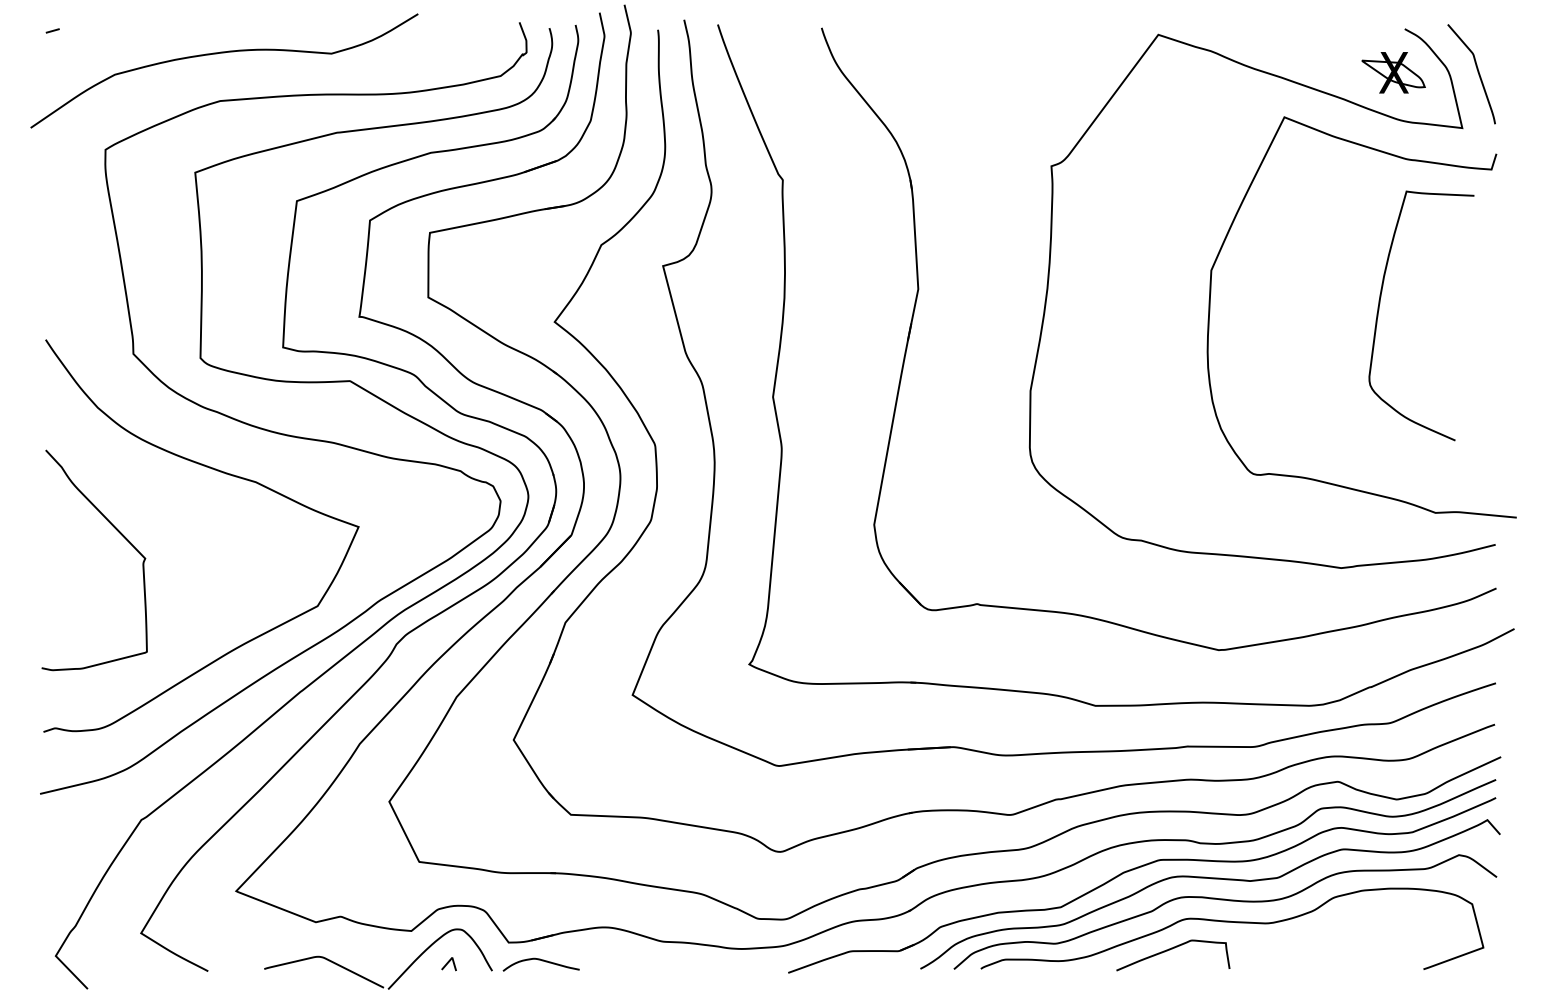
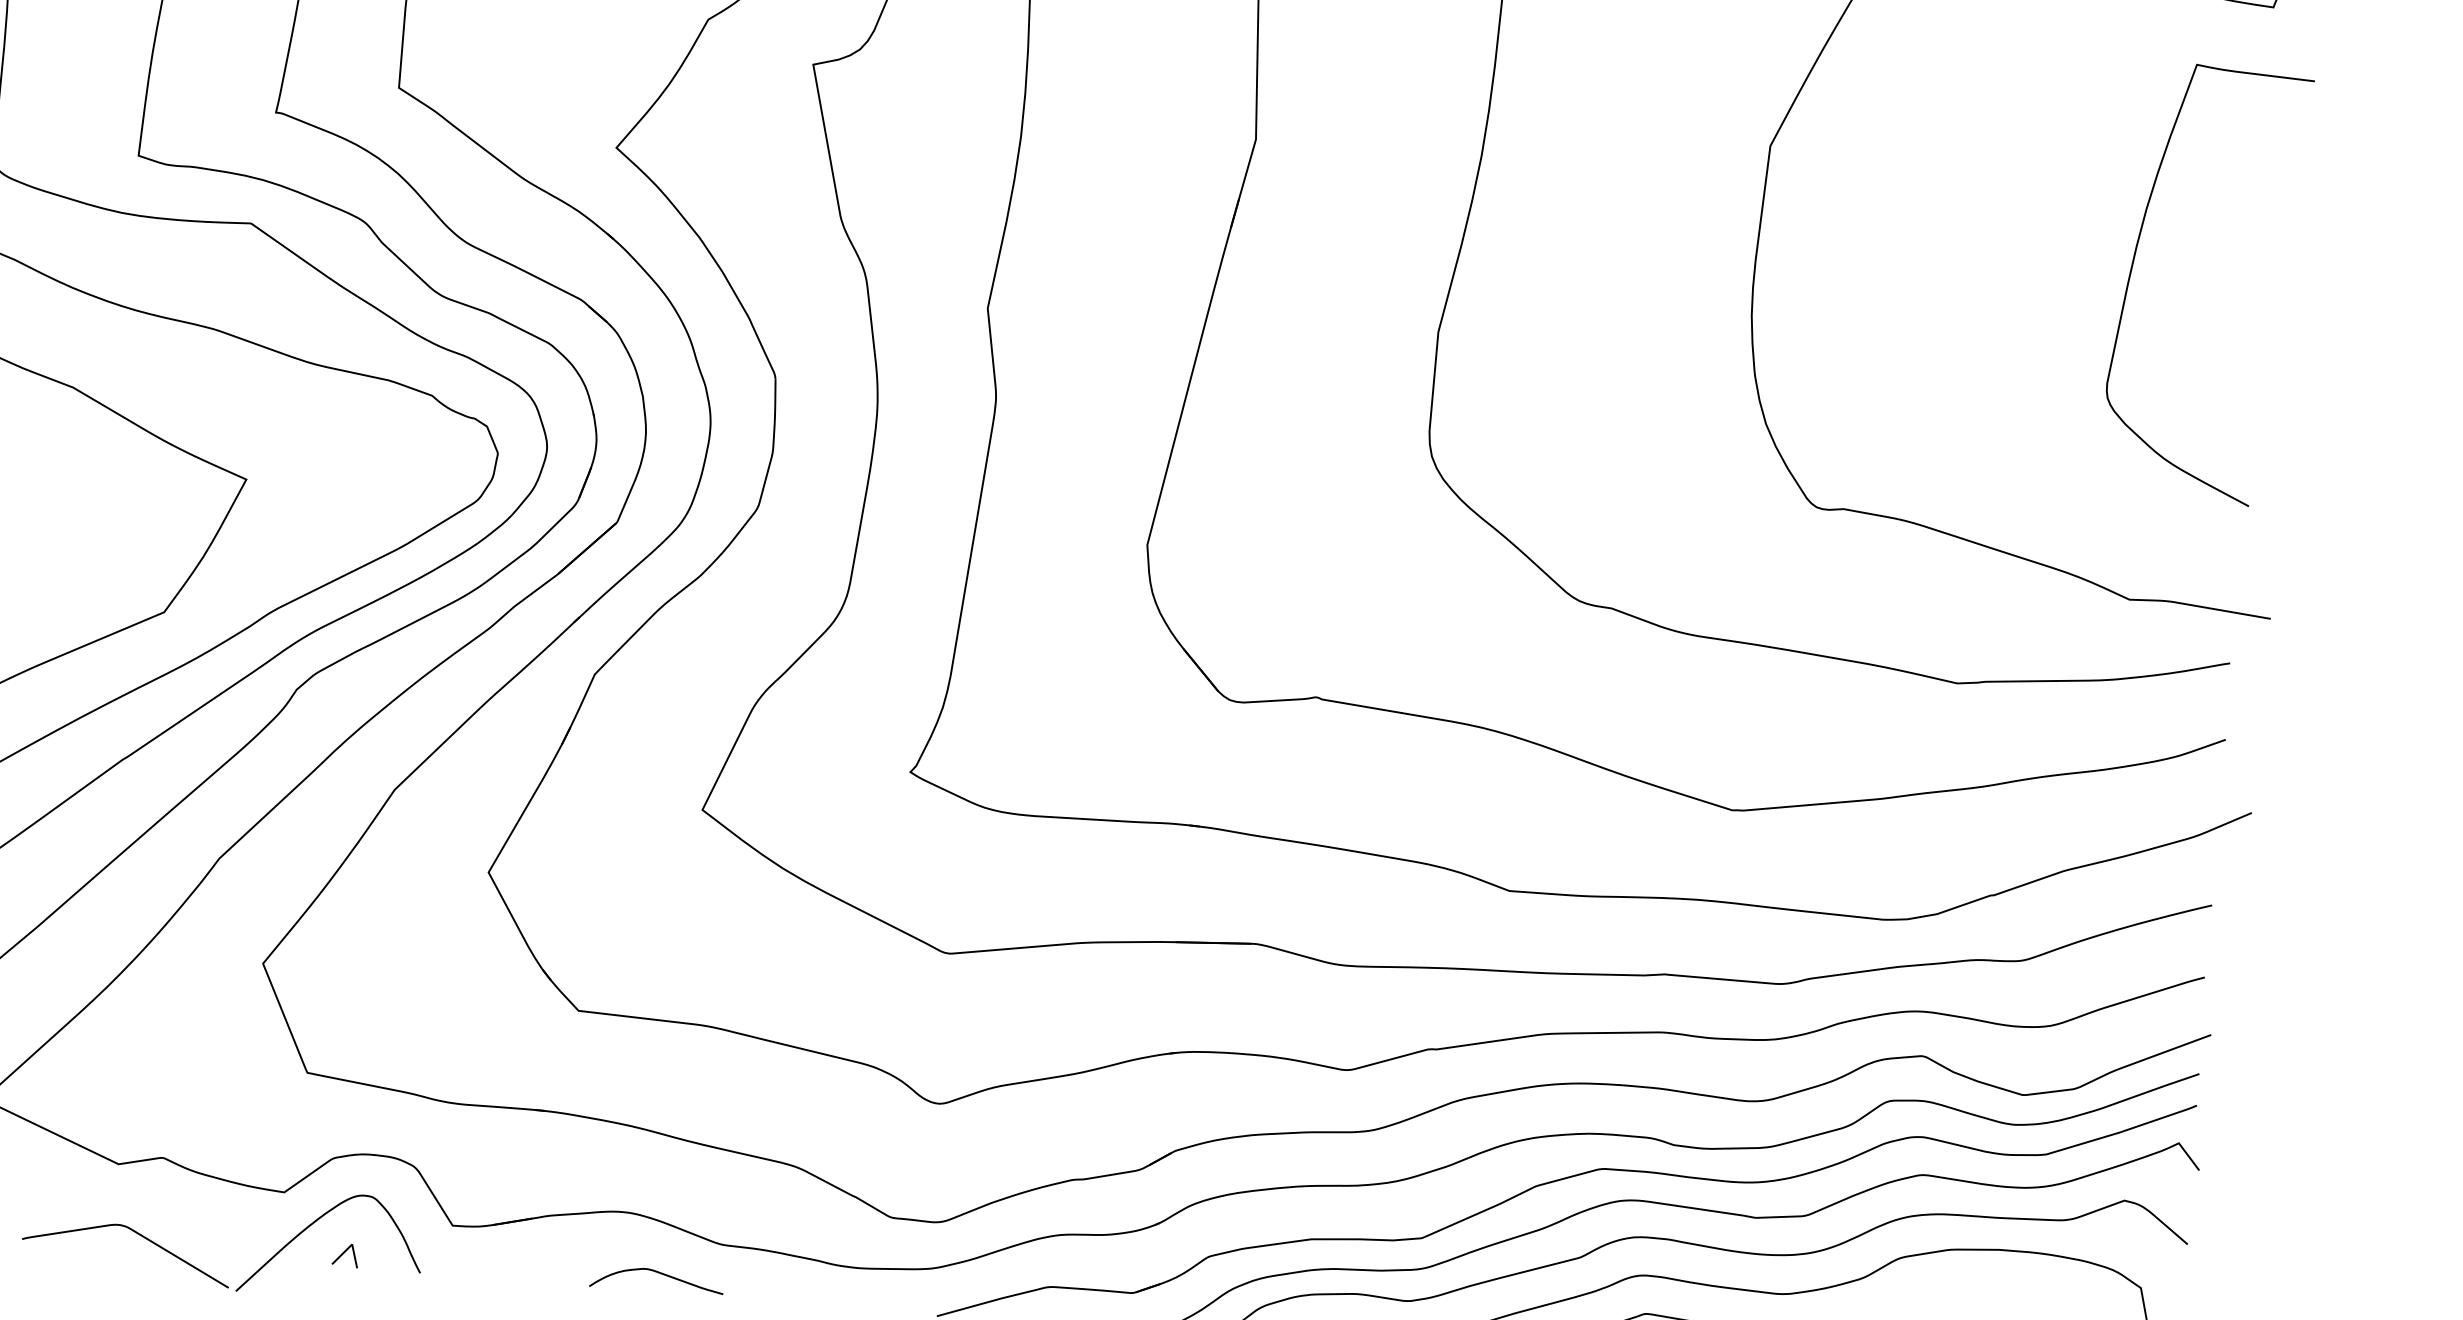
curve: (1379, 310) -> (2133, 268), moved
curve: (542, 961) -> (659, 1274), moved

